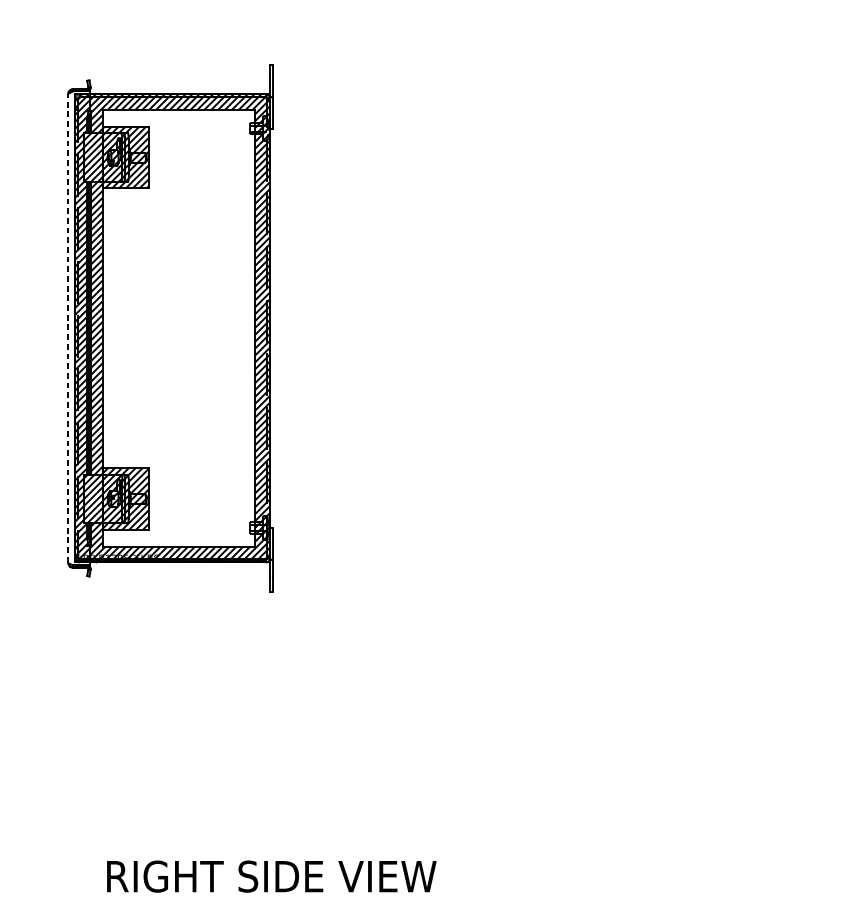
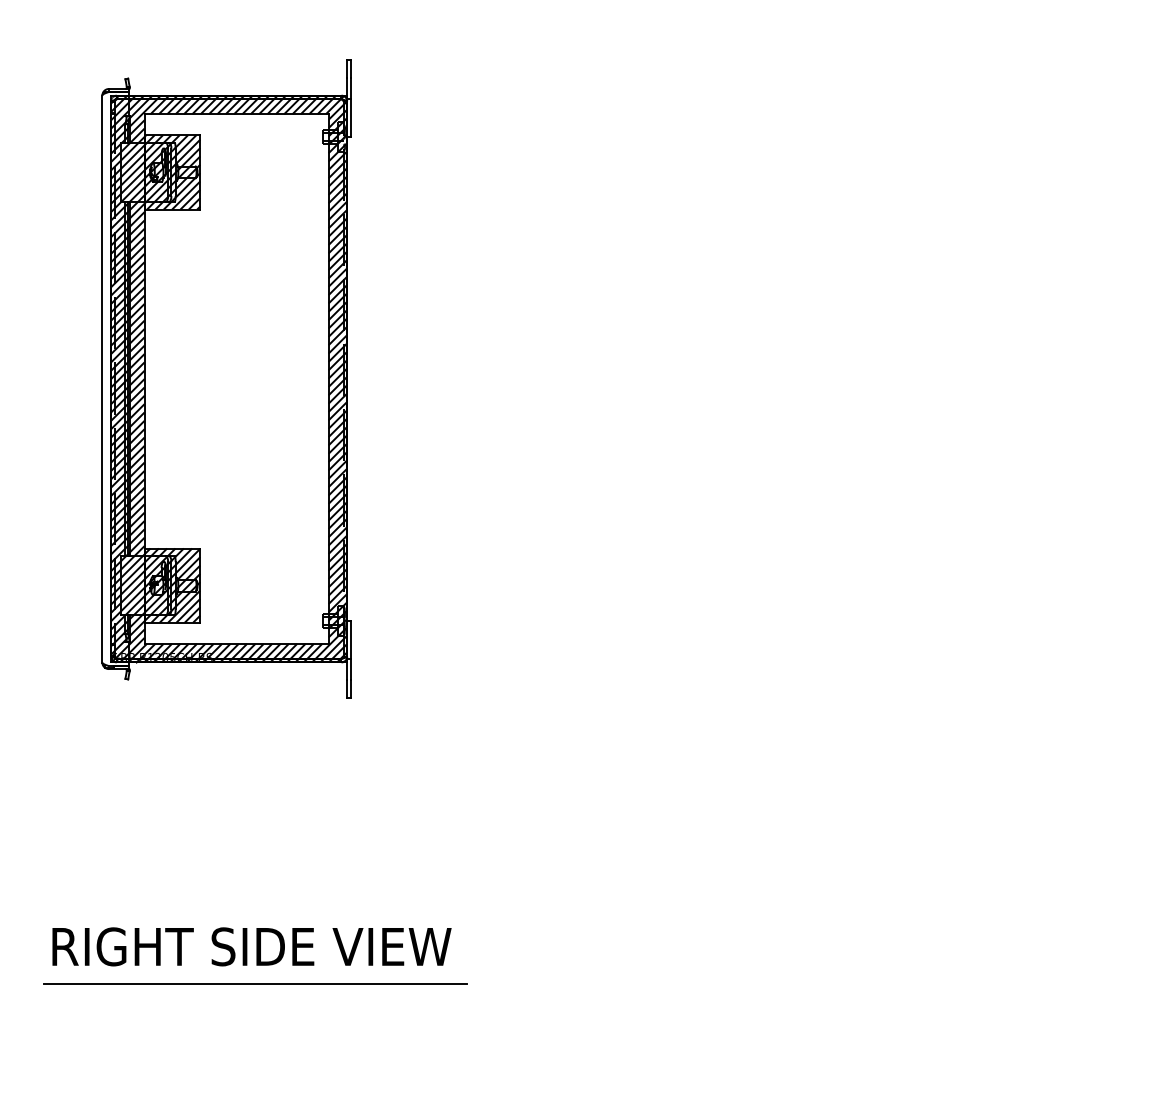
line: (68, 328) -> (102, 379), dashed -> solid
line: (194, 828) -> (255, 984), added
text: (271, 876) -> (251, 946), moved

